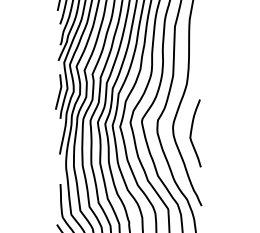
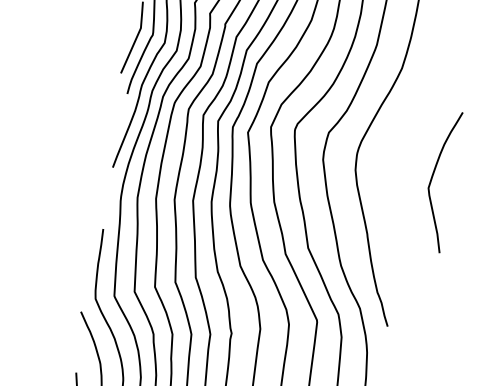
curve: (192, 131) -> (435, 175), moved

